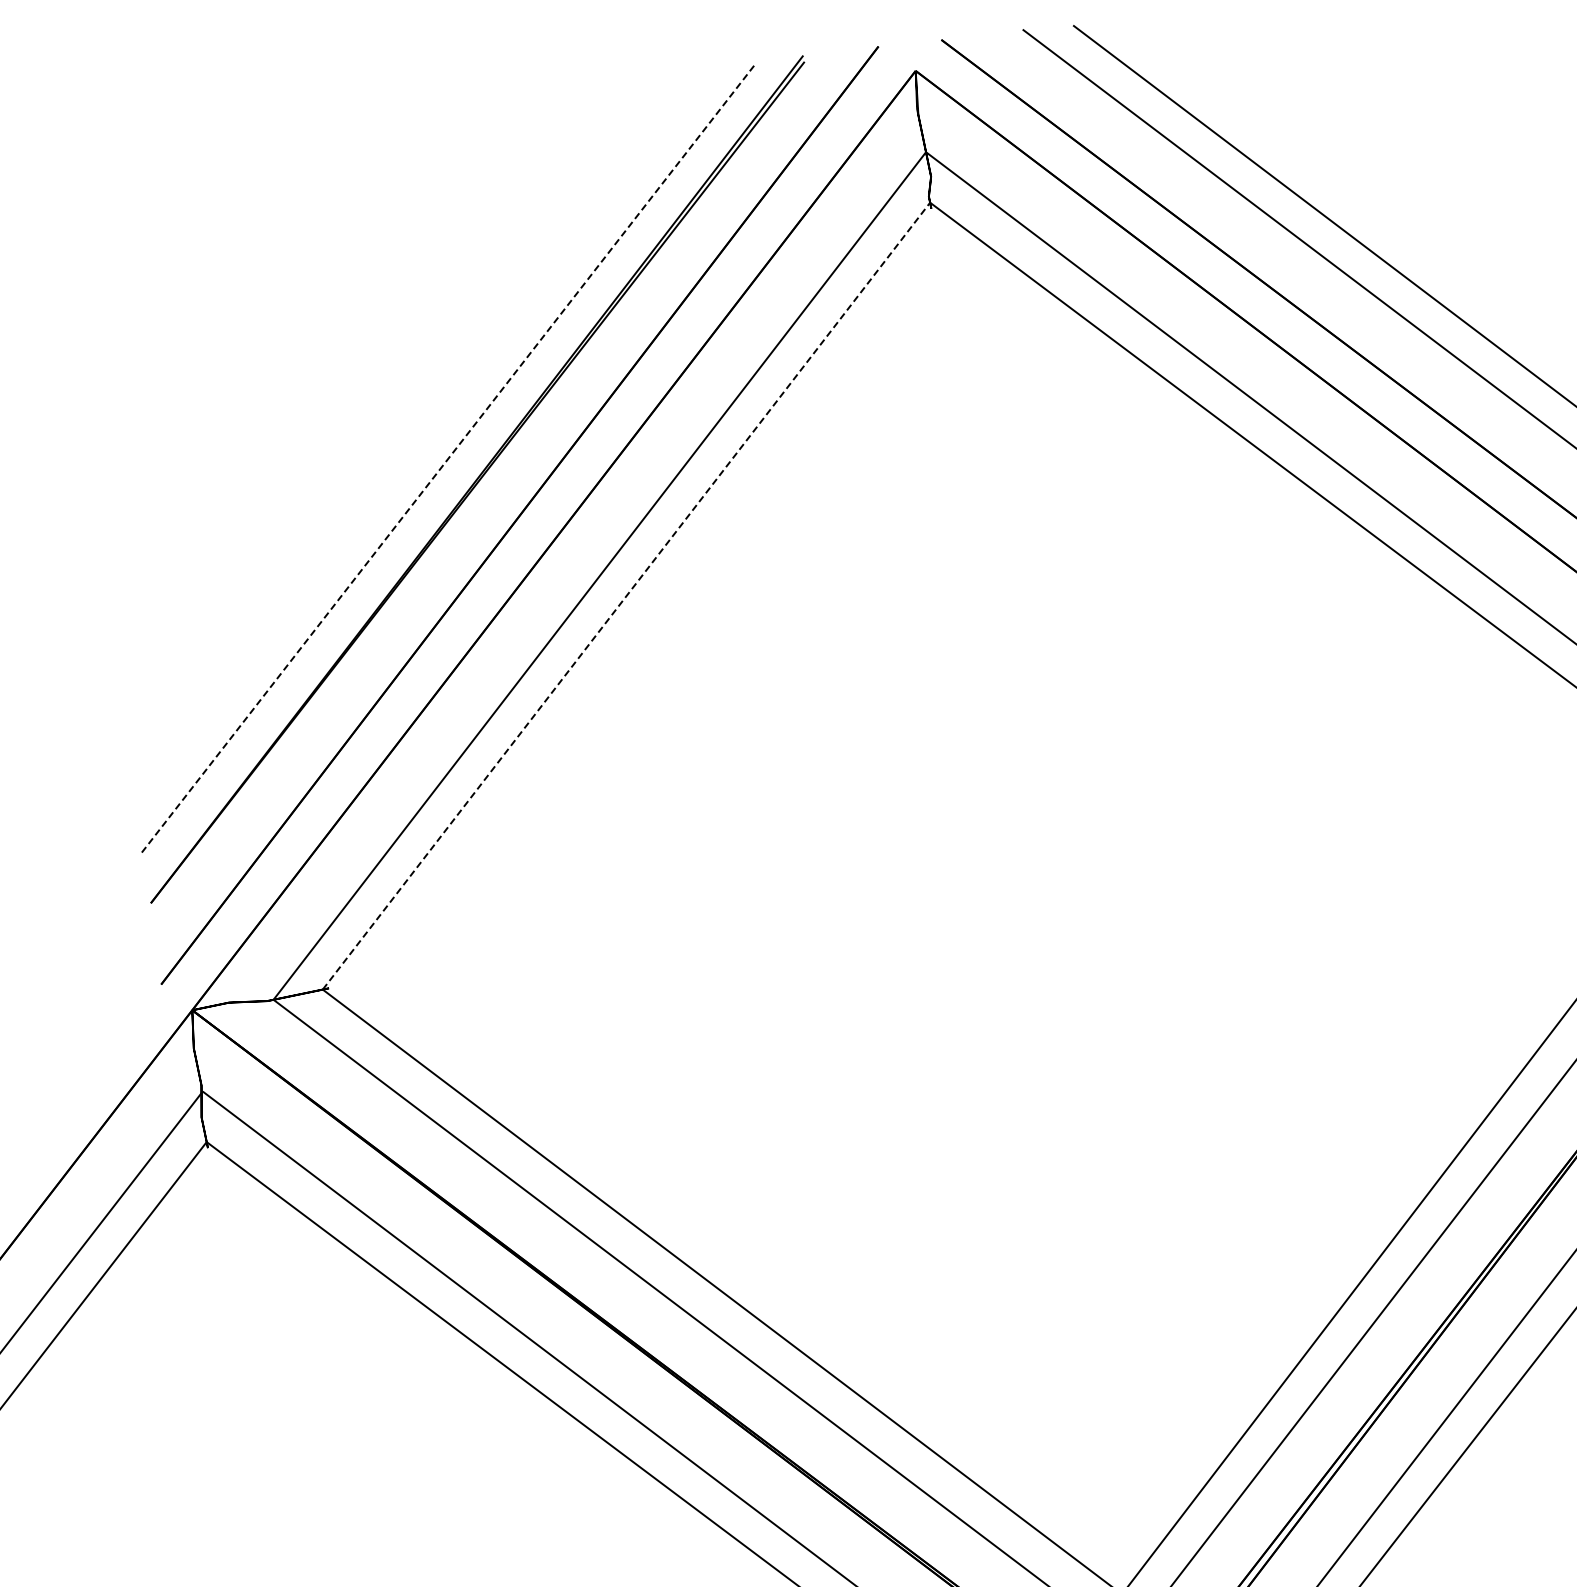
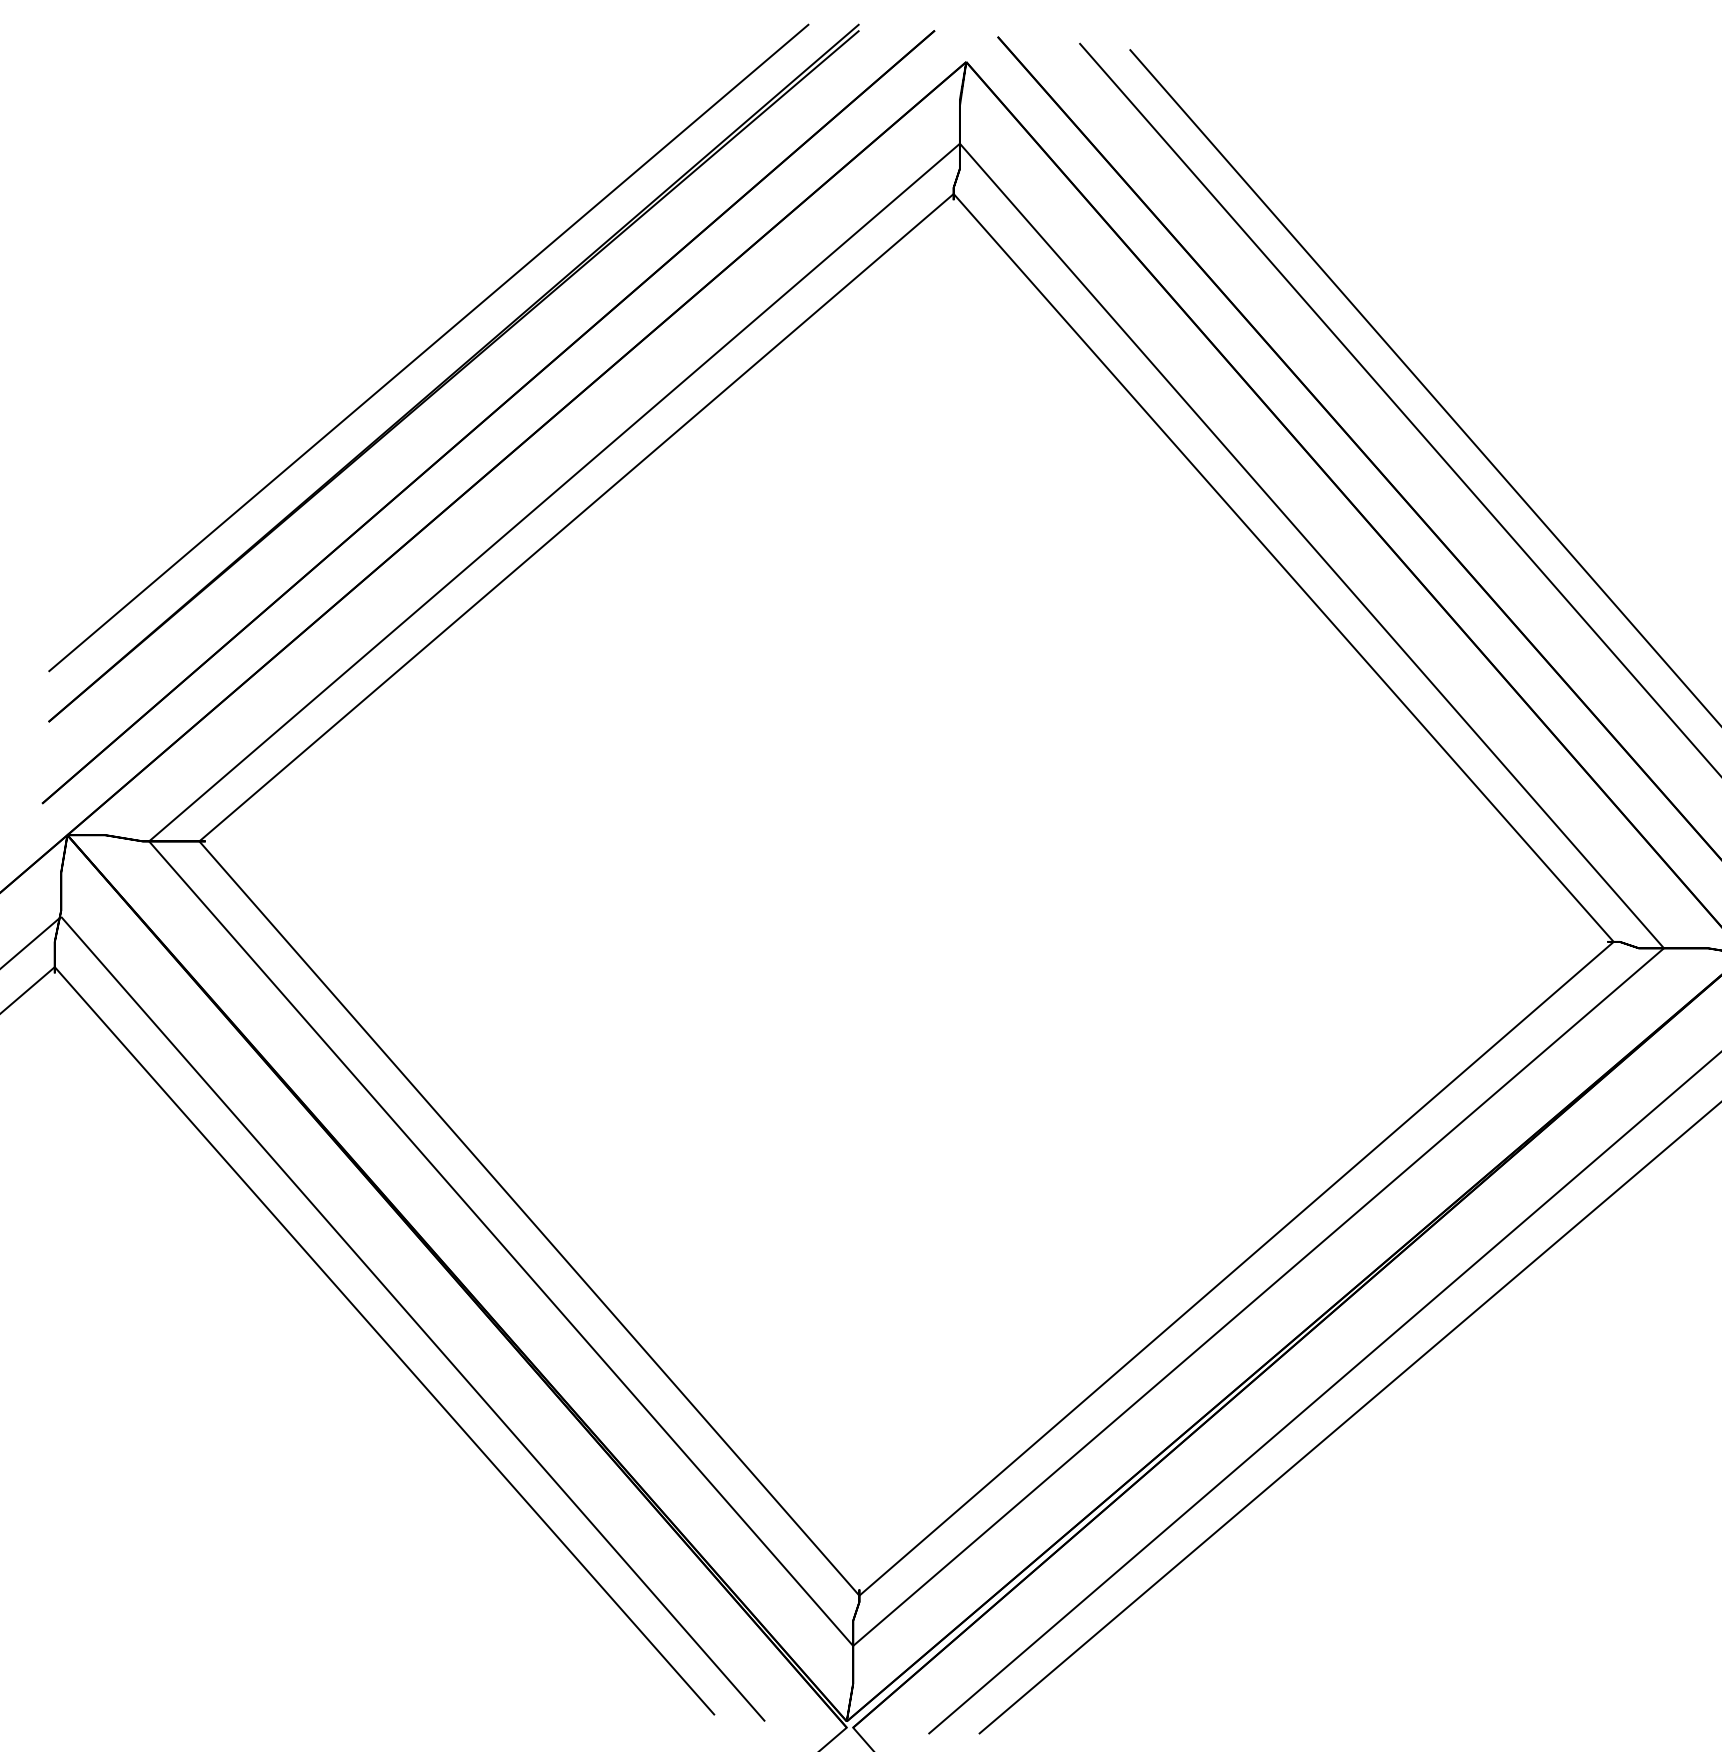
line: (447, 460) -> (428, 348), dashed -> solid
line: (626, 595) -> (576, 517), dashed -> solid

